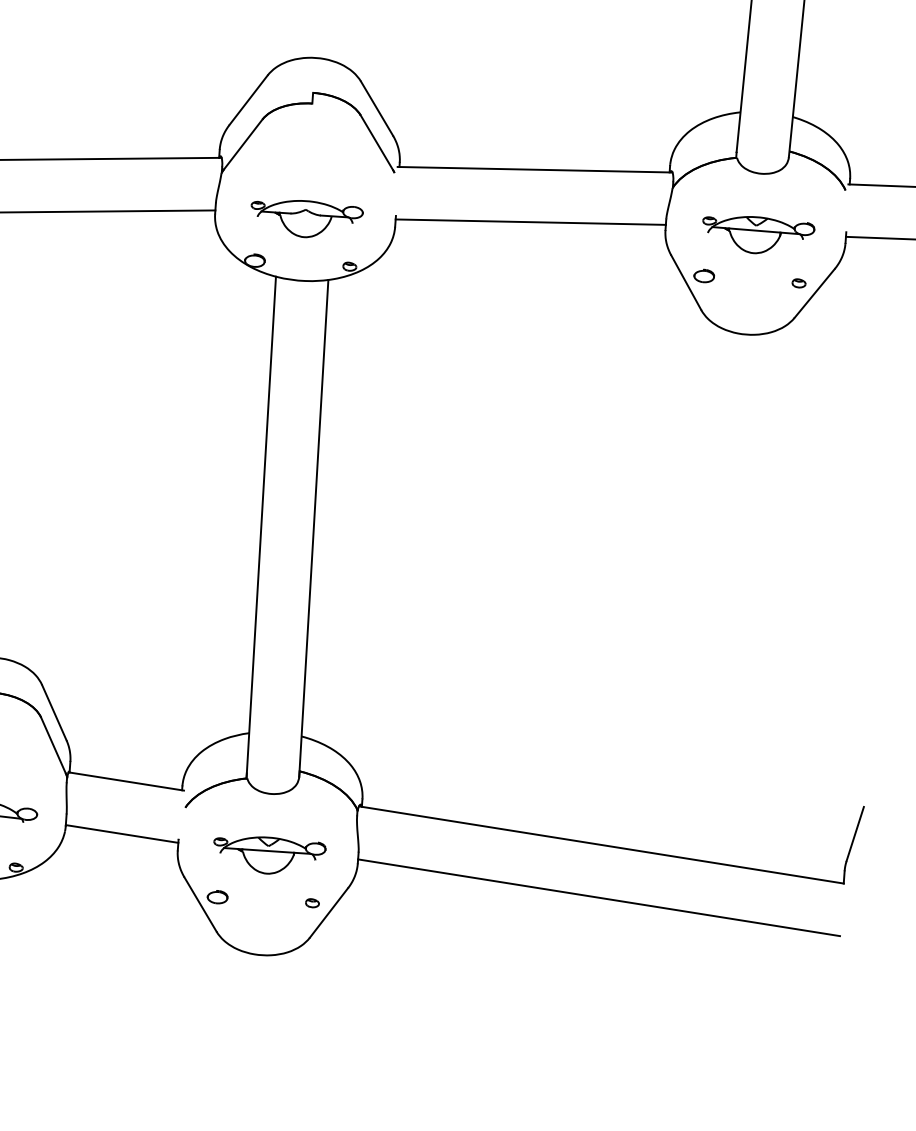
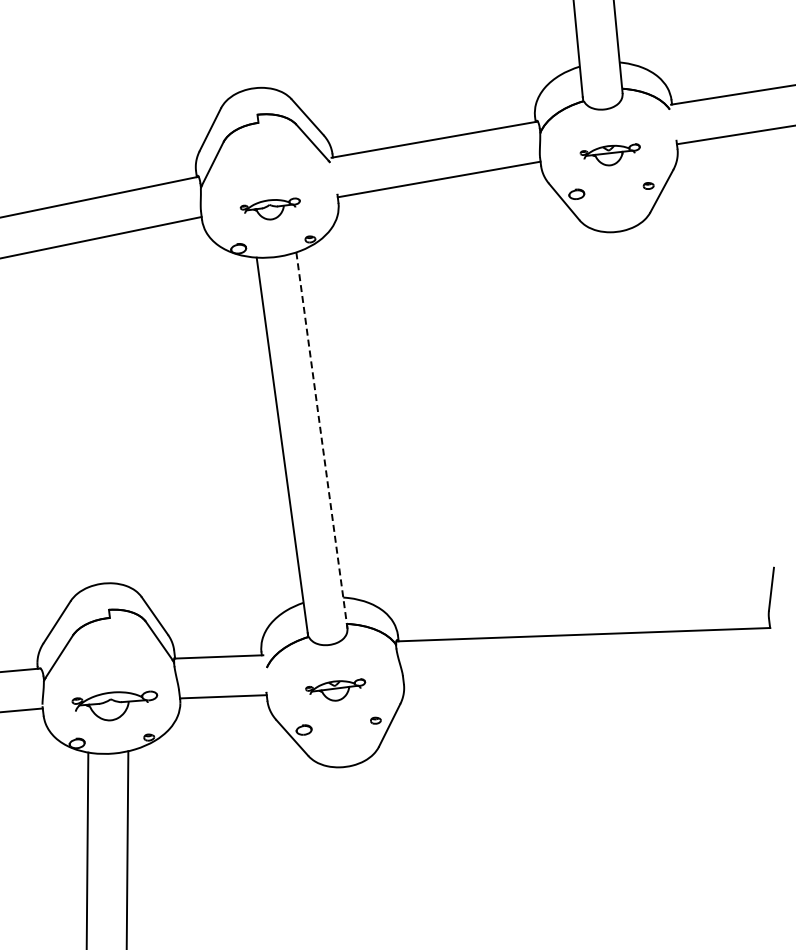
part: (306, 216) -> (270, 208), size x0.7
part: (757, 233) -> (610, 154), size x0.7
line: (313, 528) -> (321, 440), solid -> dashed
part: (268, 852) -> (335, 689), size x0.7
line: (599, 897) -> (589, 674), removed

